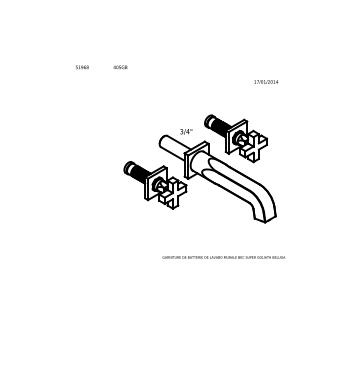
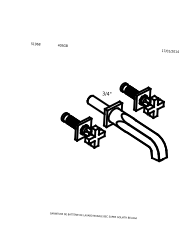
text: (265, 81) -> (169, 50), moved
text: (223, 257) -> (93, 215), moved

